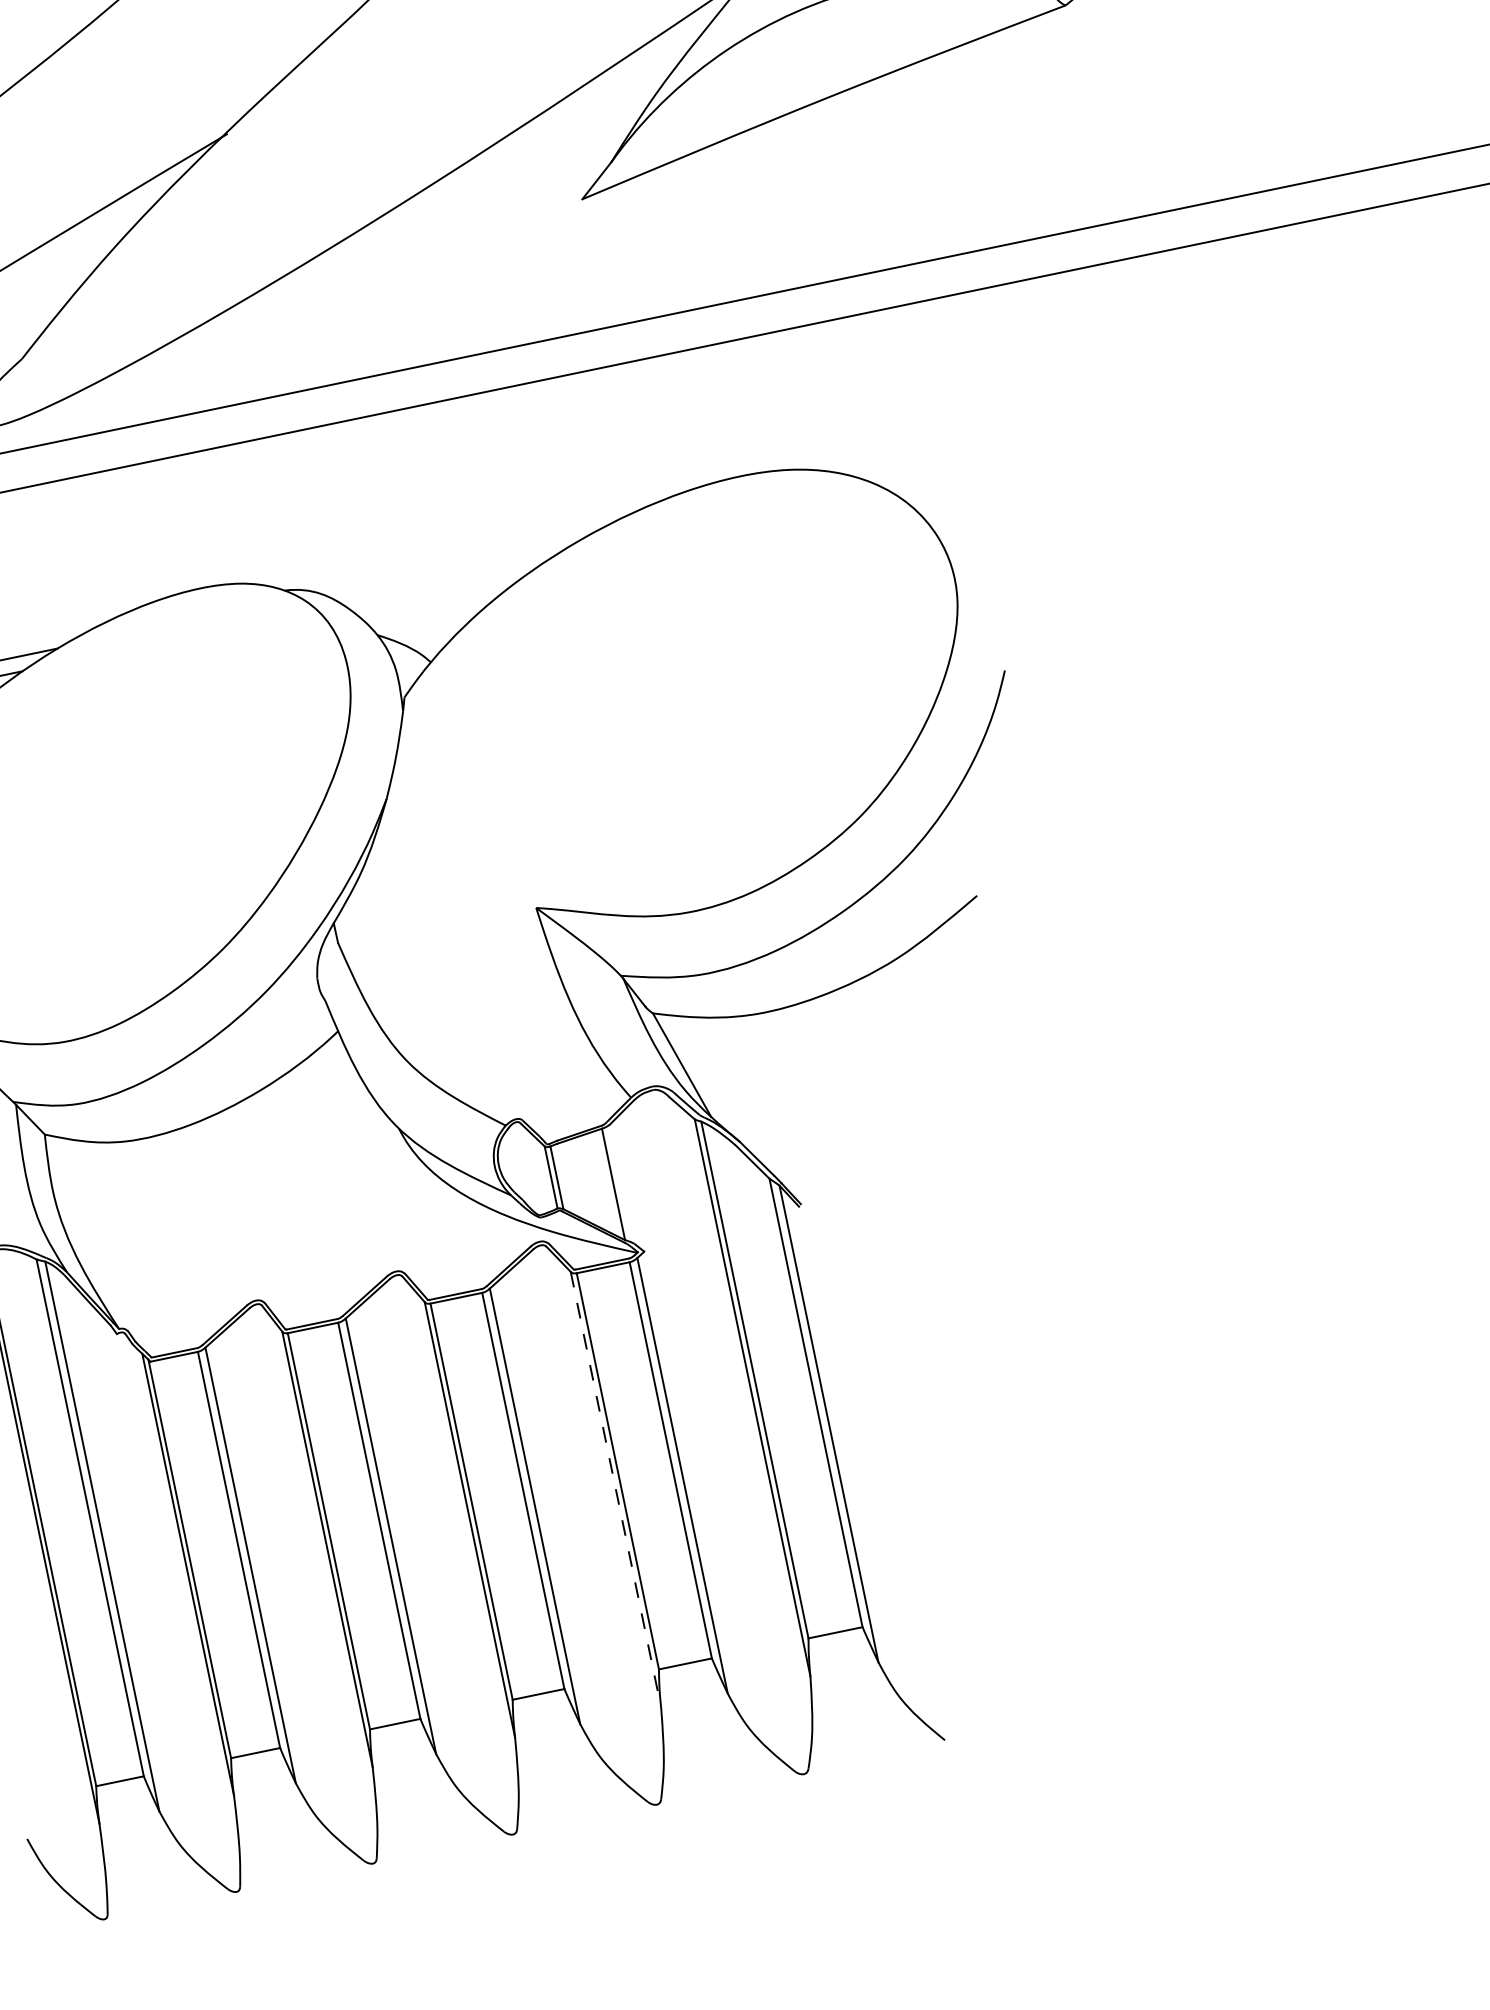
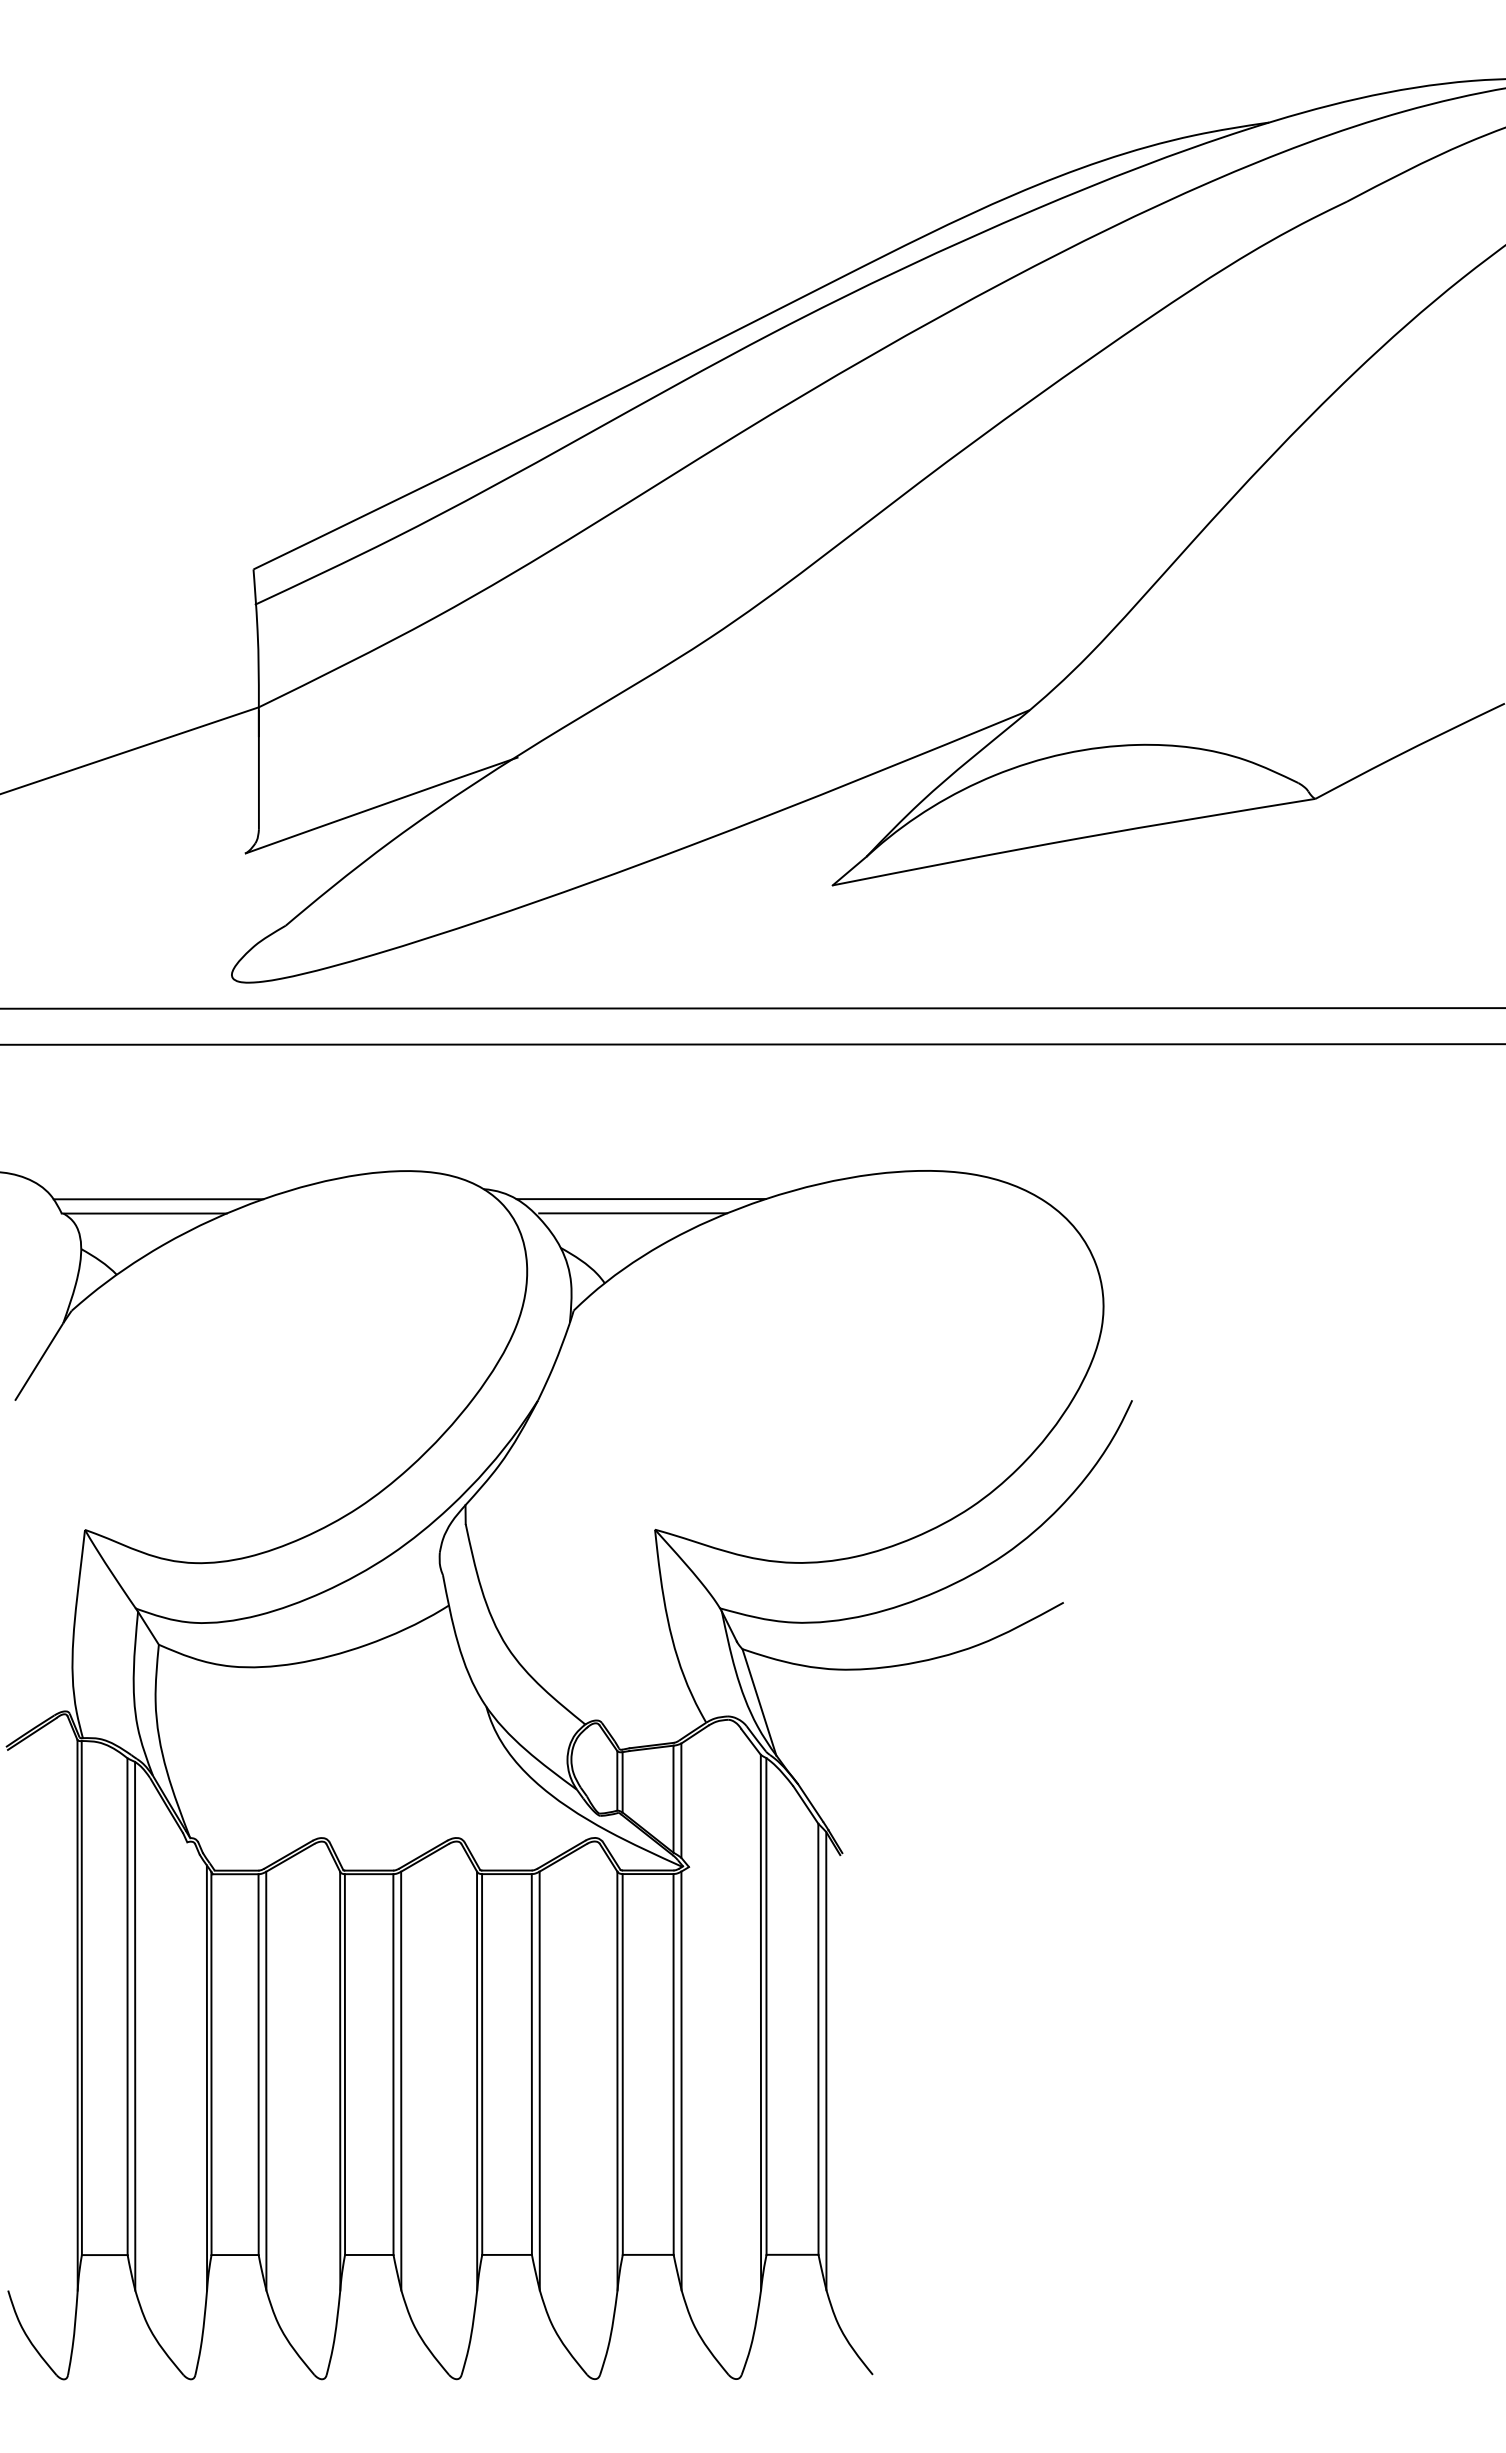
line: (451, 567) -> (641, 1199), added
line: (445, 583) -> (633, 1213), added
line: (622, 1184) -> (681, 1800), added
line: (616, 1490) -> (617, 2081), dashed -> solid

